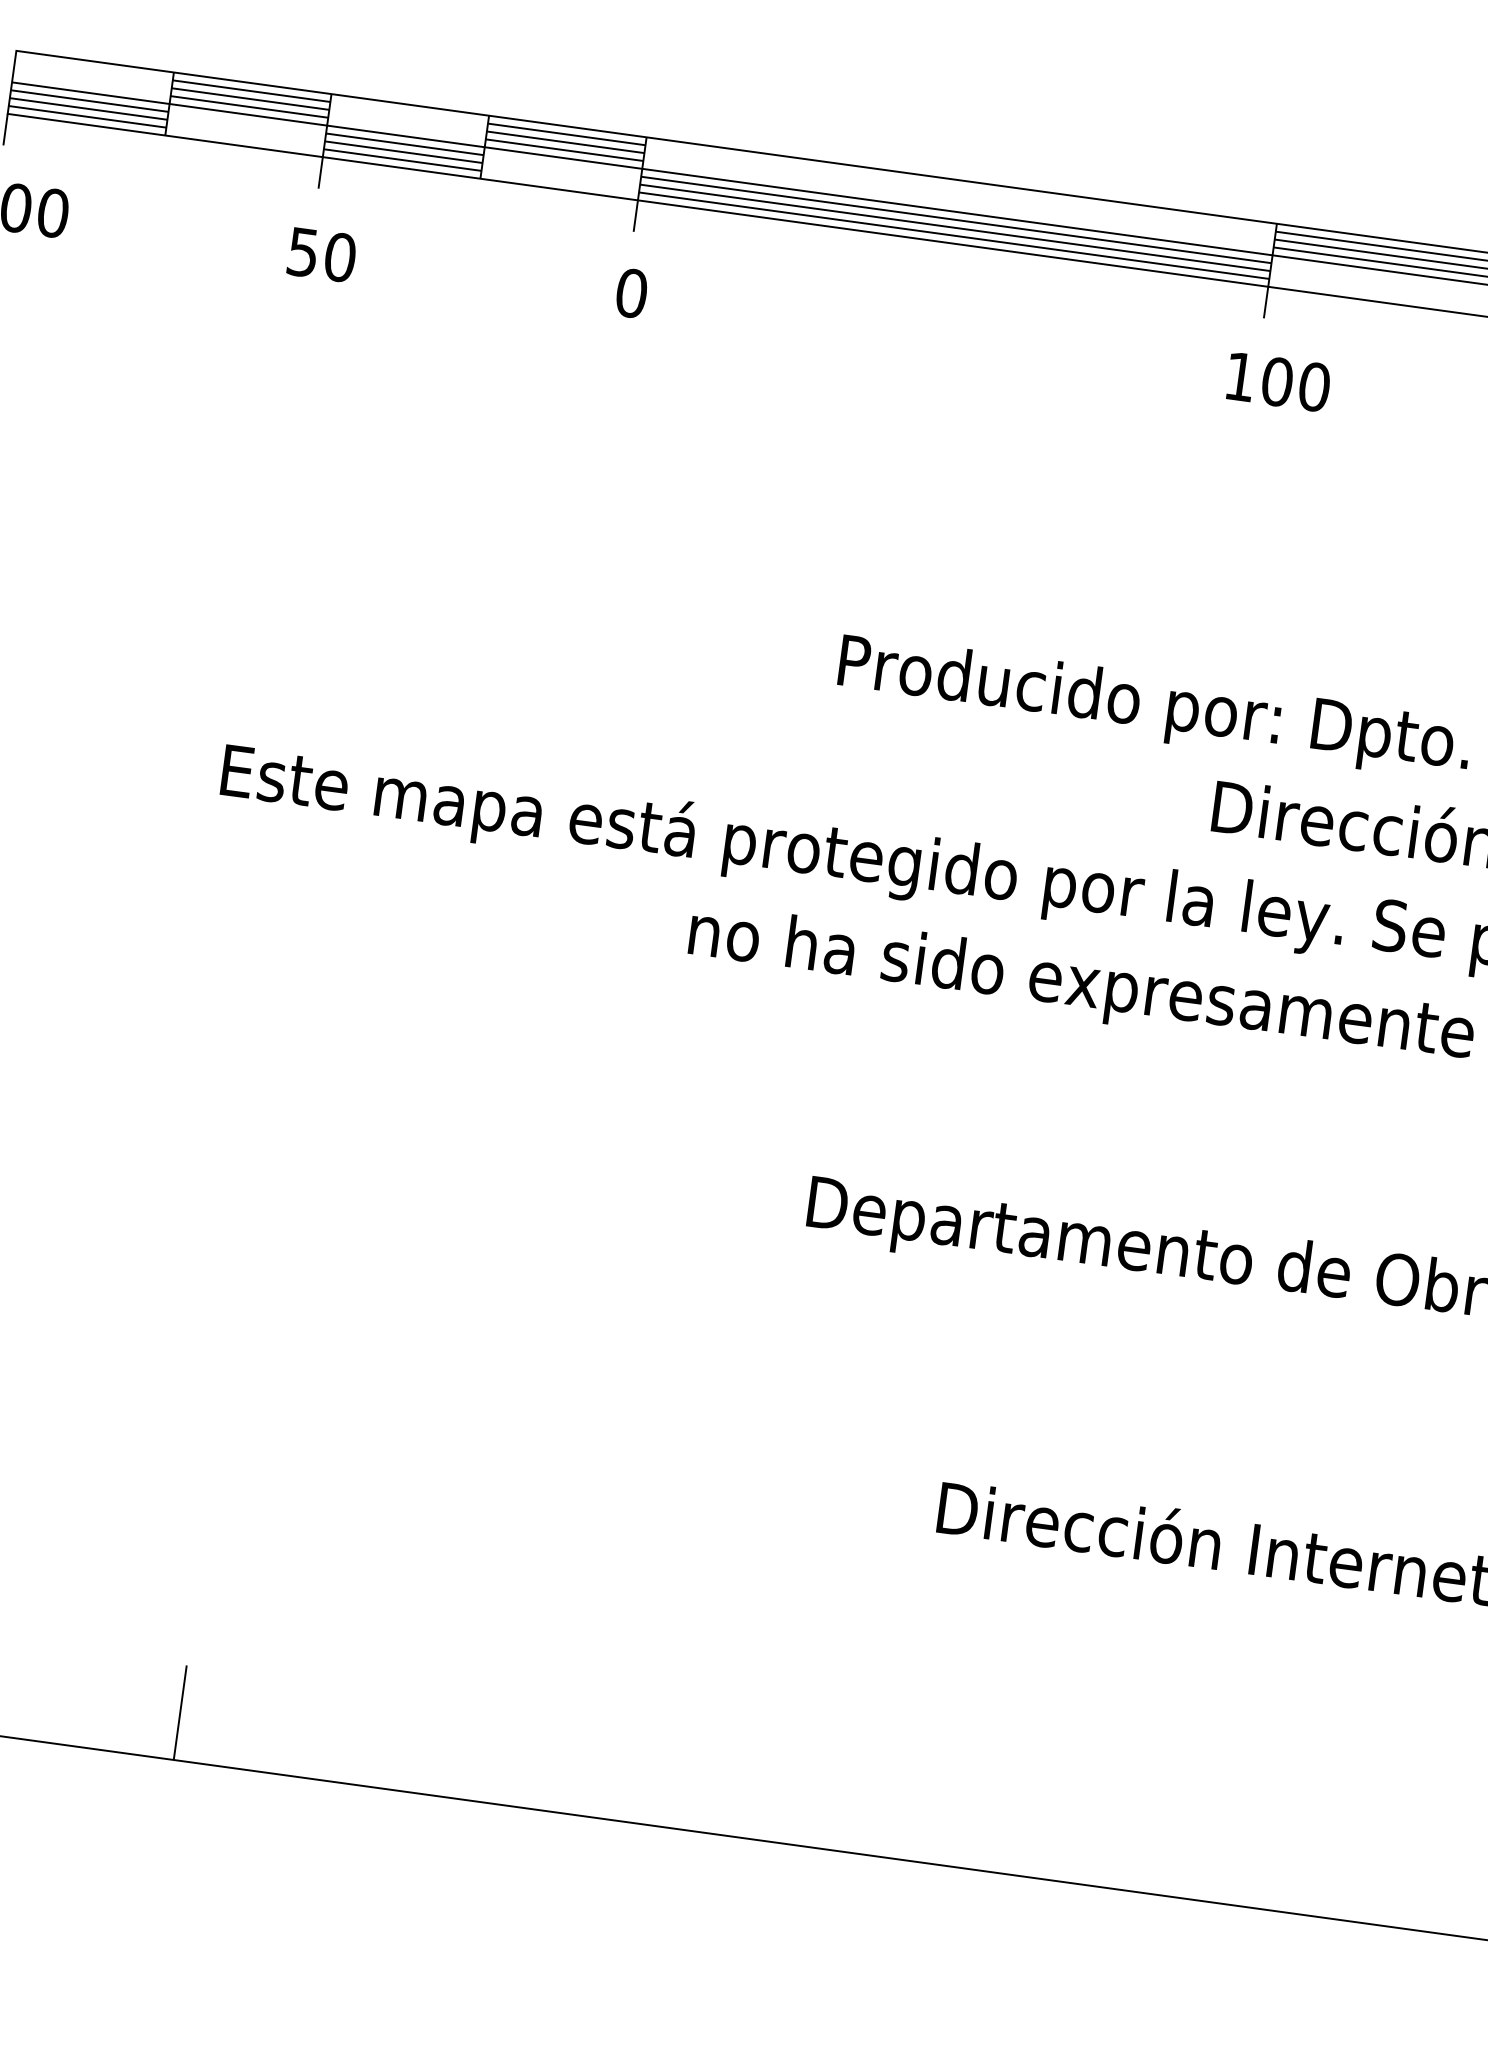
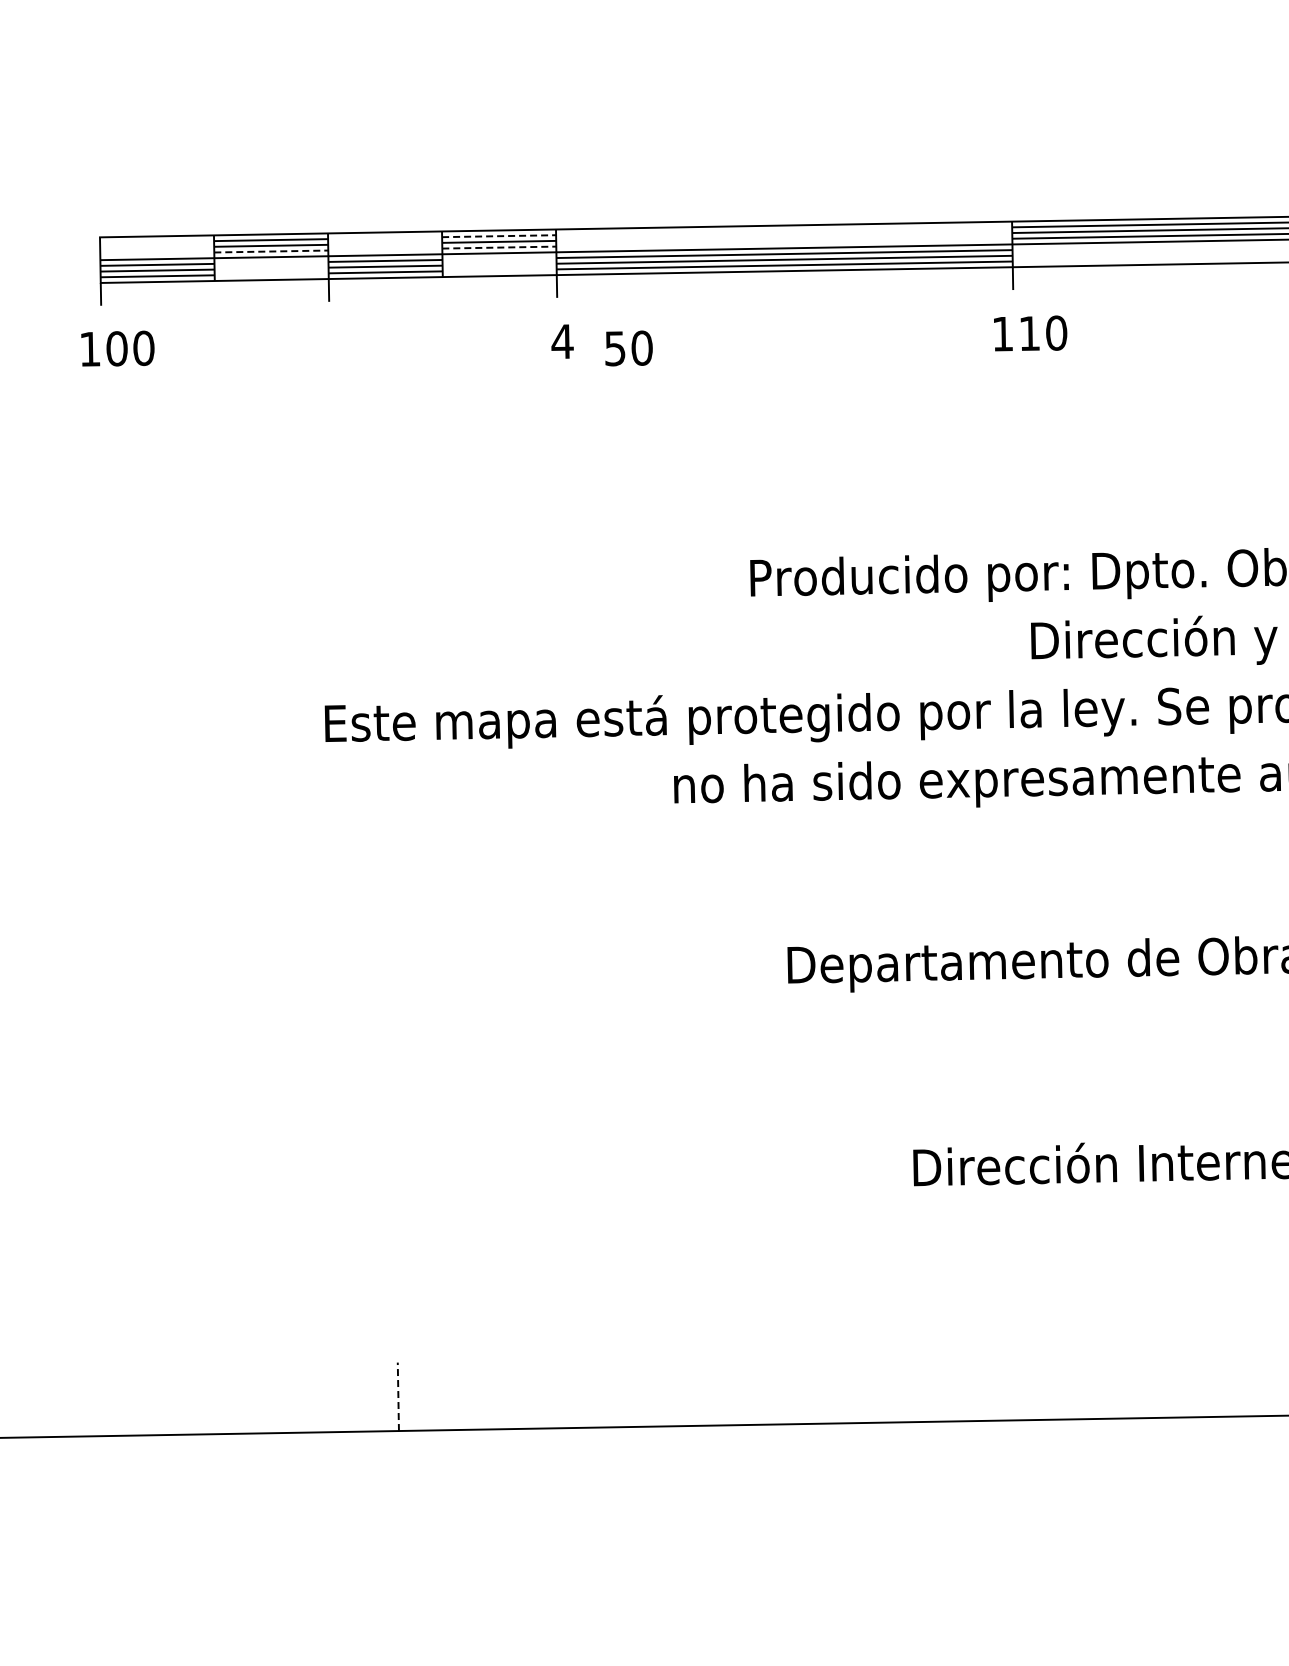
line: (249, 106) -> (271, 251), solid -> dashed
line: (567, 134) -> (499, 236), solid -> dashed
line: (564, 150) -> (499, 247), solid -> dashed
text: (321, 254) -> (628, 348), moved
text: (631, 293) -> (562, 341), 0 -> 4
text: (1277, 381) -> (1029, 333), 100 -> 110
line: (180, 1712) -> (398, 1396), solid -> dashed

